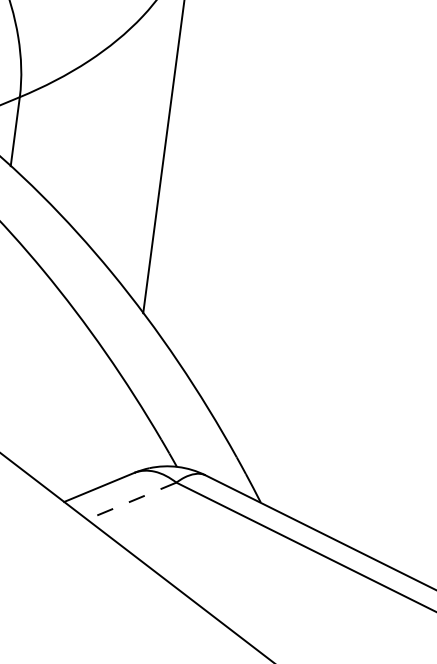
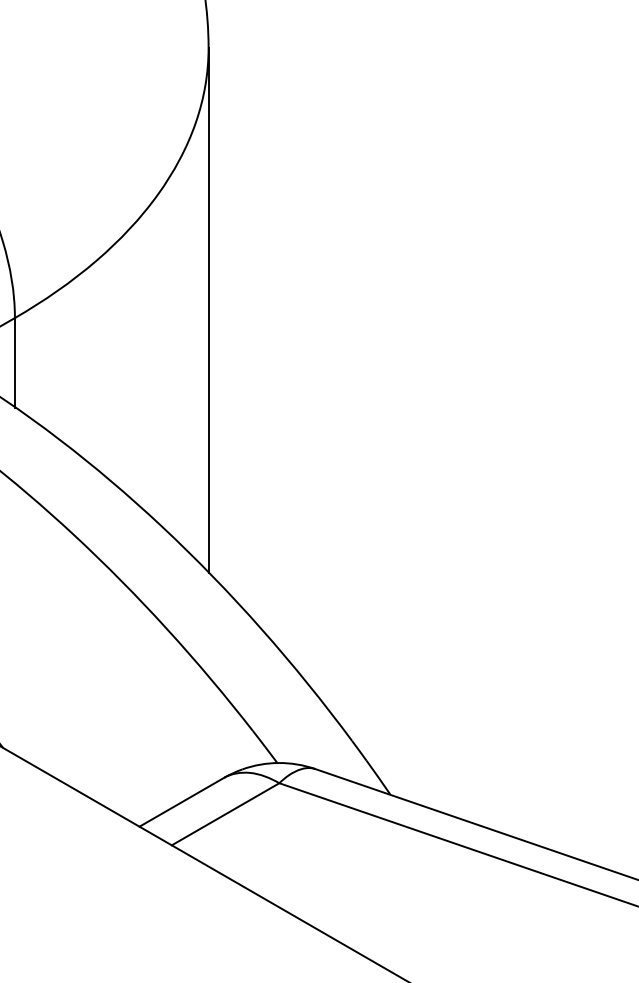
line: (131, 501) -> (225, 814), dashed -> solid

